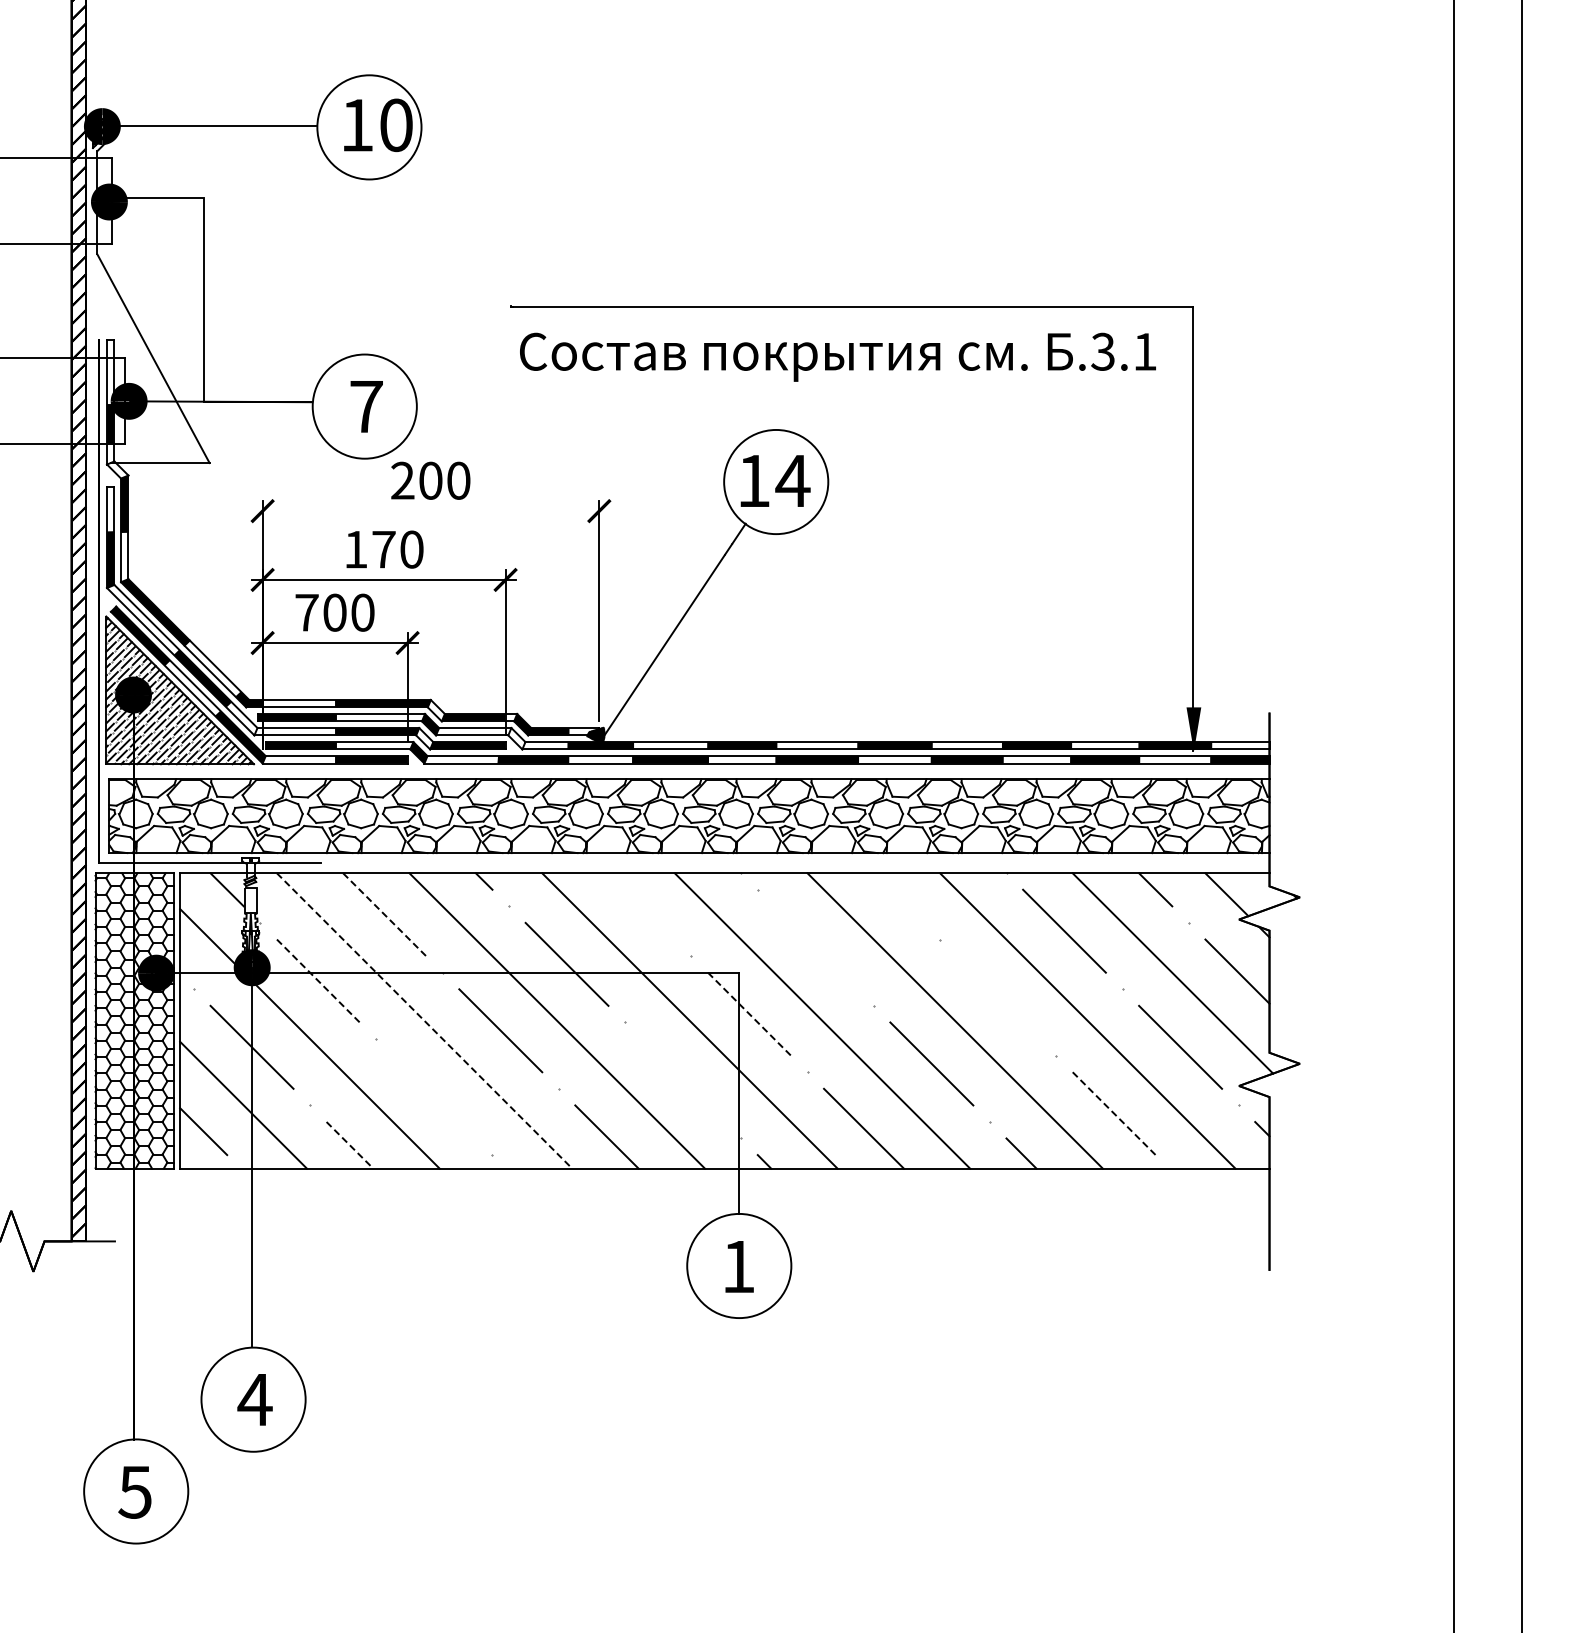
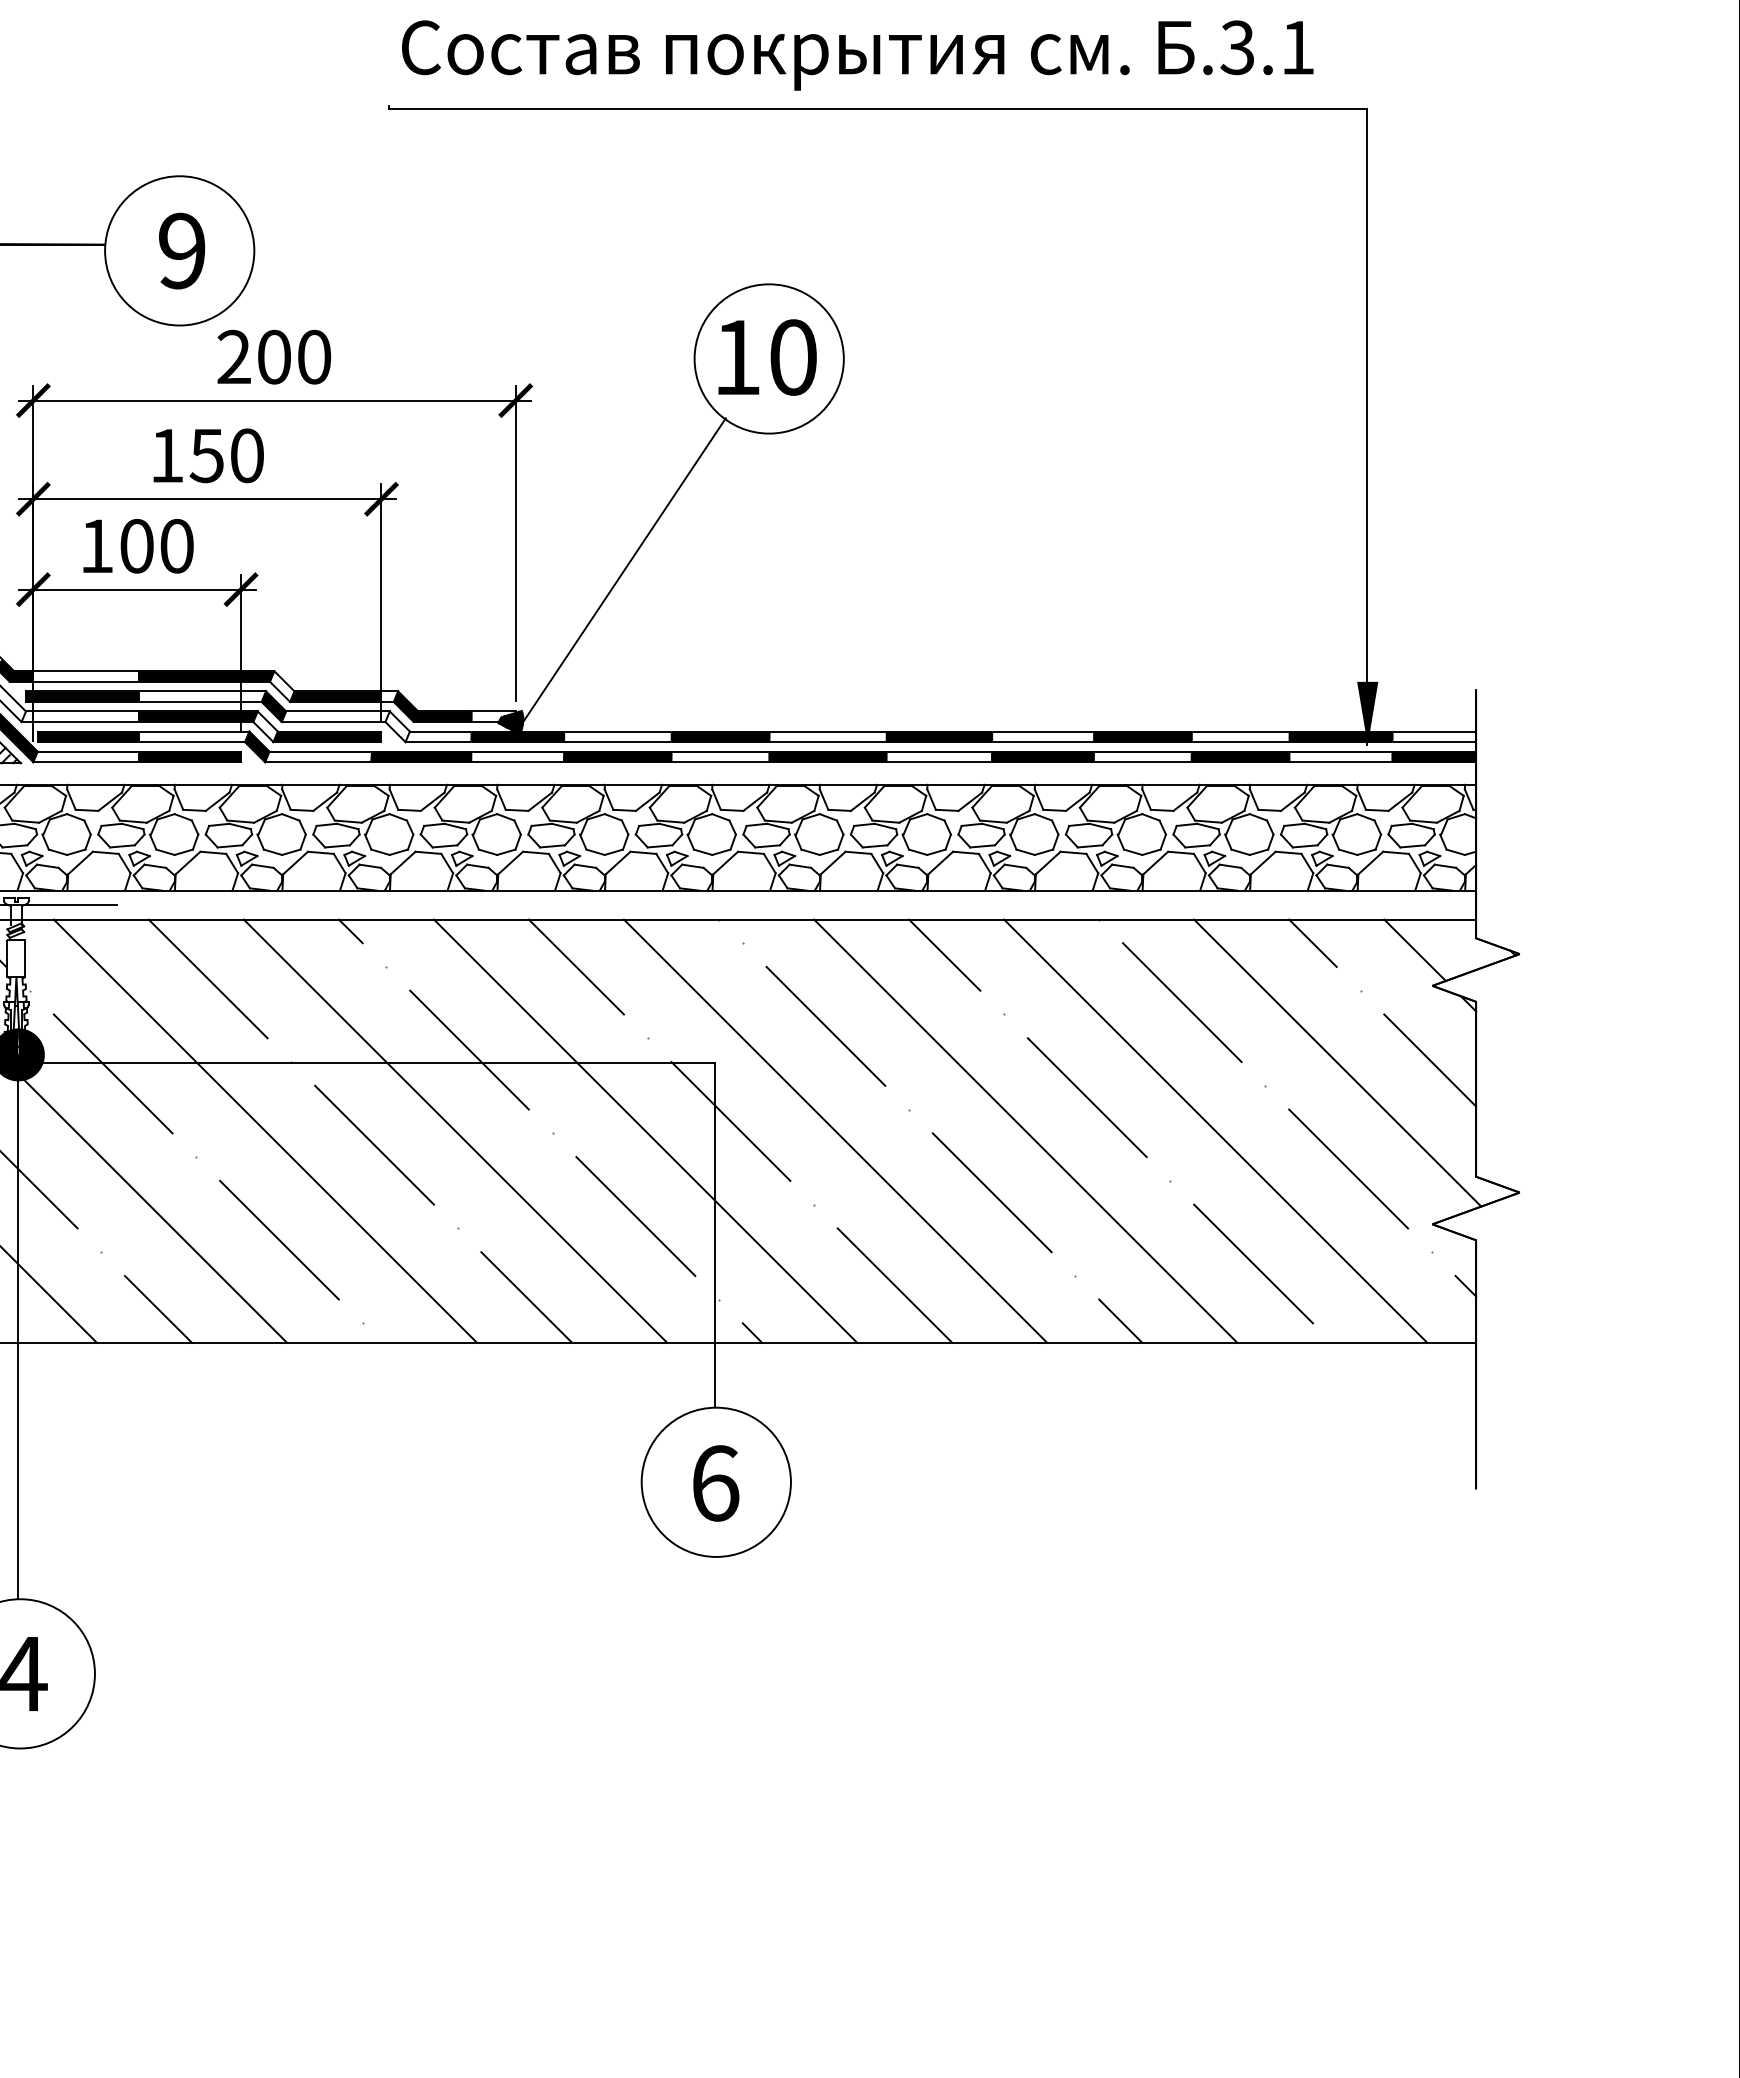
text: (837, 356) -> (857, 54), moved
text: (366, 406) -> (182, 250), 7 -> 9
text: (792, 480) -> (792, 356), 14 -> 10
line: (430, 511) -> (273, 401), added
text: (383, 549) -> (206, 455), 170 -> 150
text: (306, 612) -> (96, 545), 700 -> 100
line: (898, 897) -> (944, 954), added
line: (641, 906) -> (576, 967), added
line: (384, 914) -> (207, 978), dashed -> solid
line: (815, 947) -> (825, 1025), added
line: (318, 981) -> (113, 1074), dashed -> solid
line: (997, 997) -> (1086, 1097), added
line: (749, 1014) -> (730, 1121), dashed -> solid
line: (424, 1020) -> (265, 1130), dashed -> solid
line: (682, 1080) -> (634, 1216), added
line: (433, 1096) -> (278, 1239), added
line: (1114, 1113) -> (1253, 1263), dashed -> solid
line: (350, 1145) -> (159, 1309), dashed -> solid
text: (739, 1266) -> (716, 1482), 1 -> 6

